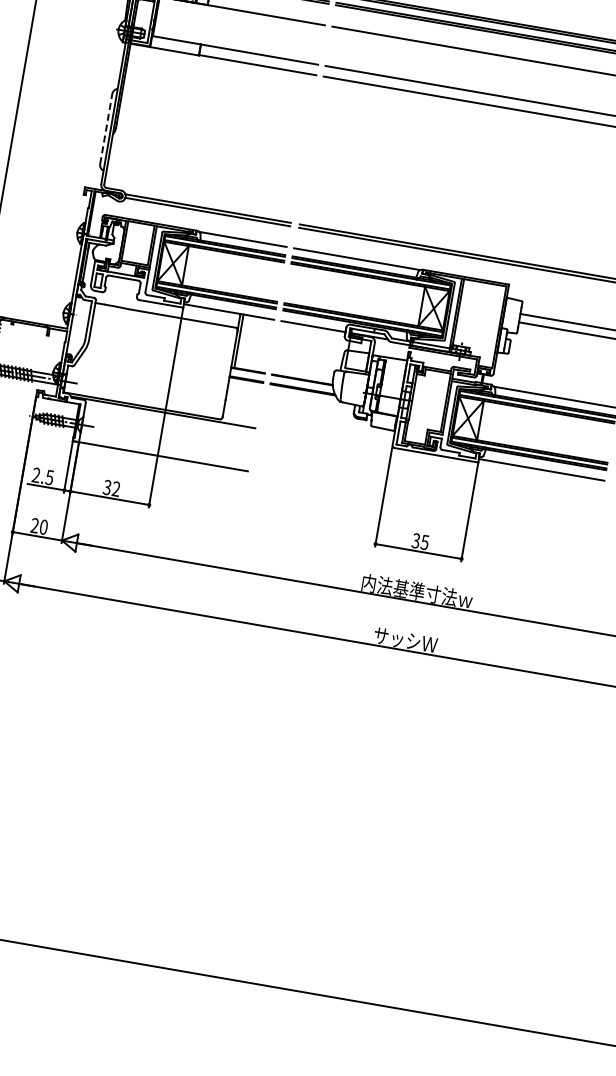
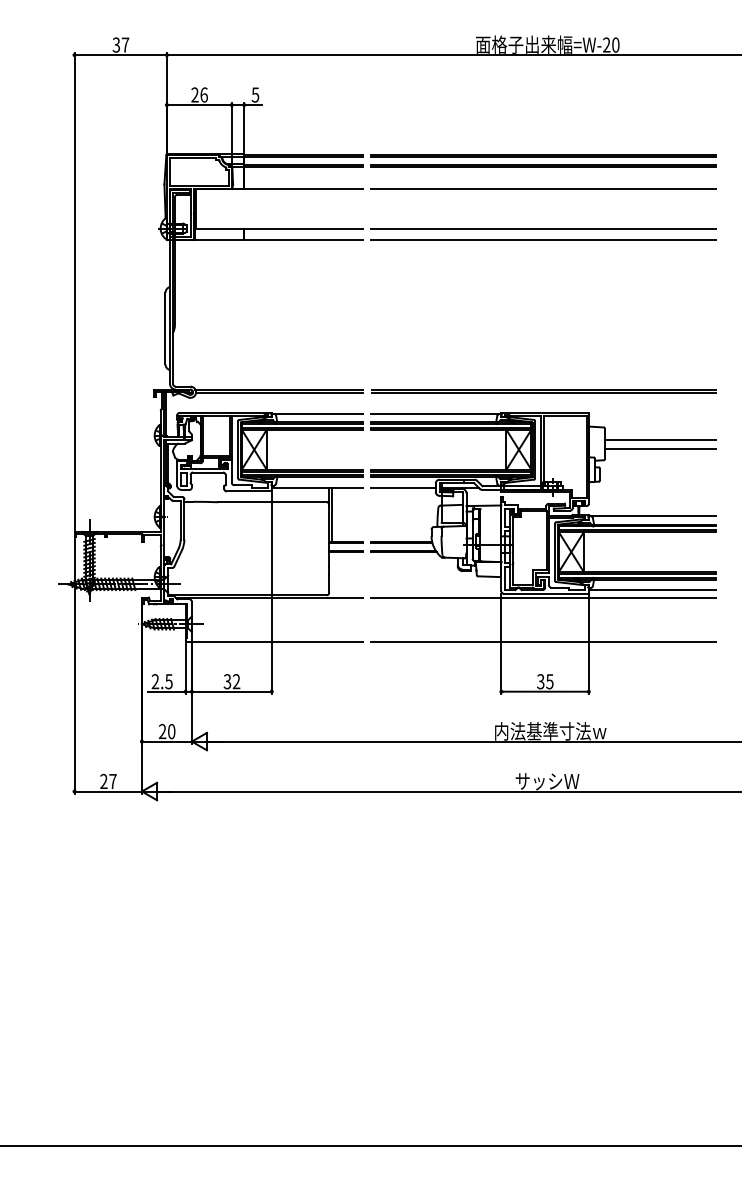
line: (106, 128) -> (165, 328), dashed -> solid
line: (432, 459) -> (543, 598), added
line: (425, 501) -> (543, 641), added

